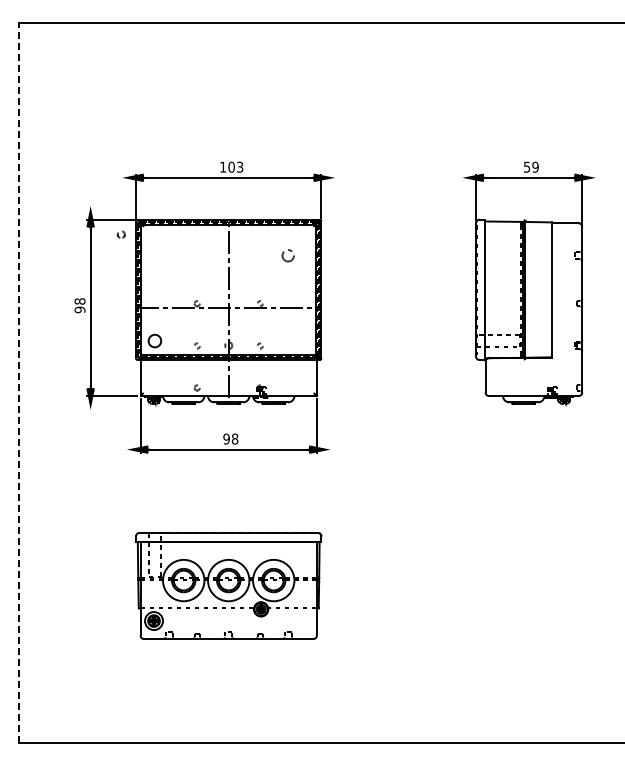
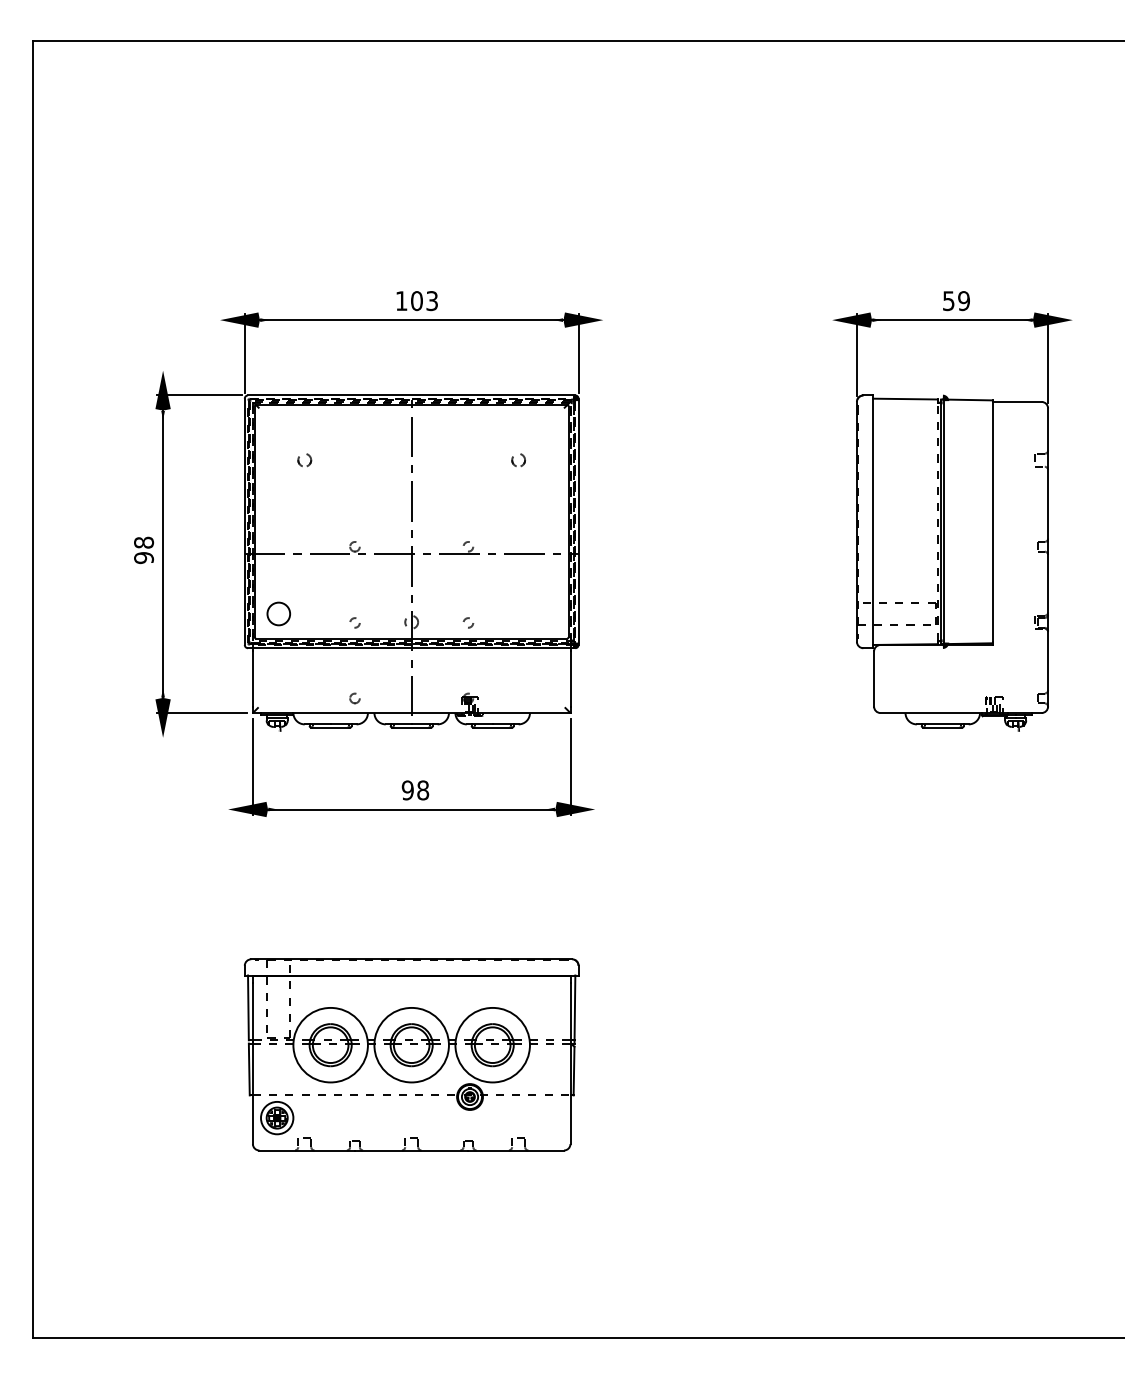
part: (120, 234) -> (303, 459), moved
part: (287, 255) -> (517, 459), size x0.62
line: (18, 382) -> (33, 688), dashed -> solid

